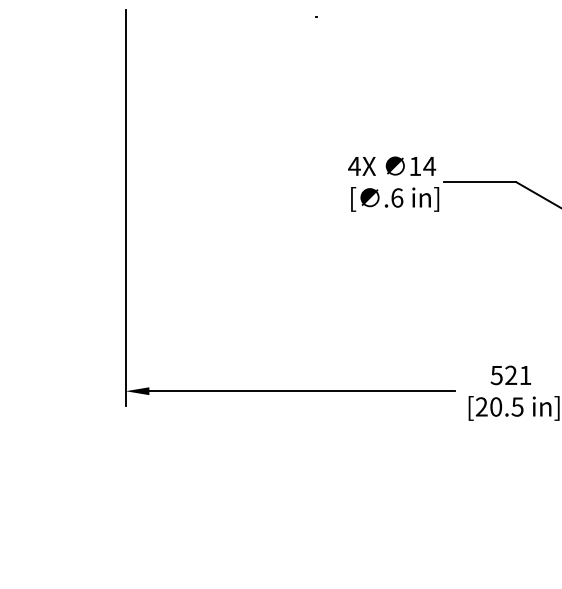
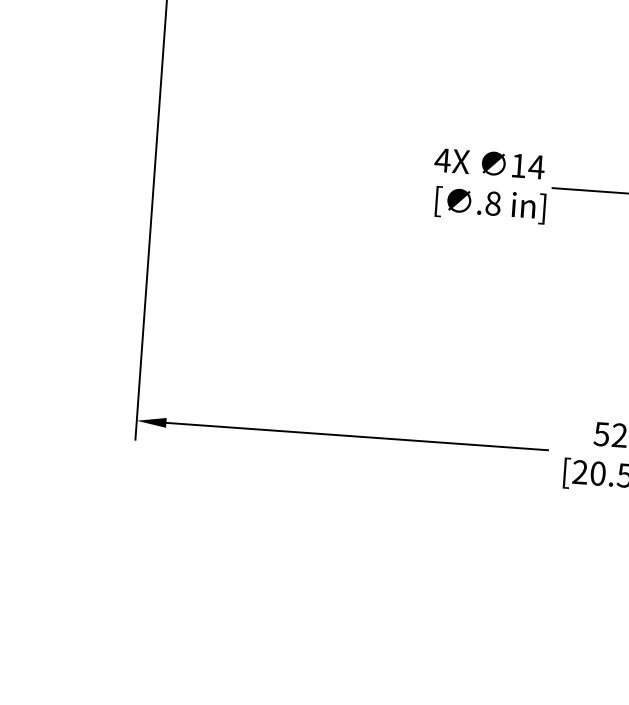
text: (397, 197) -> (493, 203), .6 -> .8

